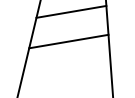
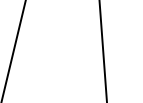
line: (71, 11) -> (60, 14), removed
line: (68, 41) -> (57, 49), removed

